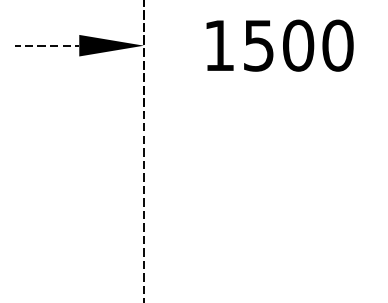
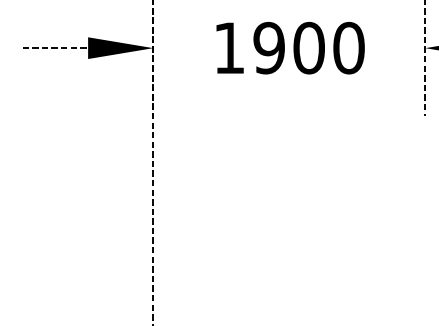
text: (258, 45) -> (268, 47), 1500 -> 1900

